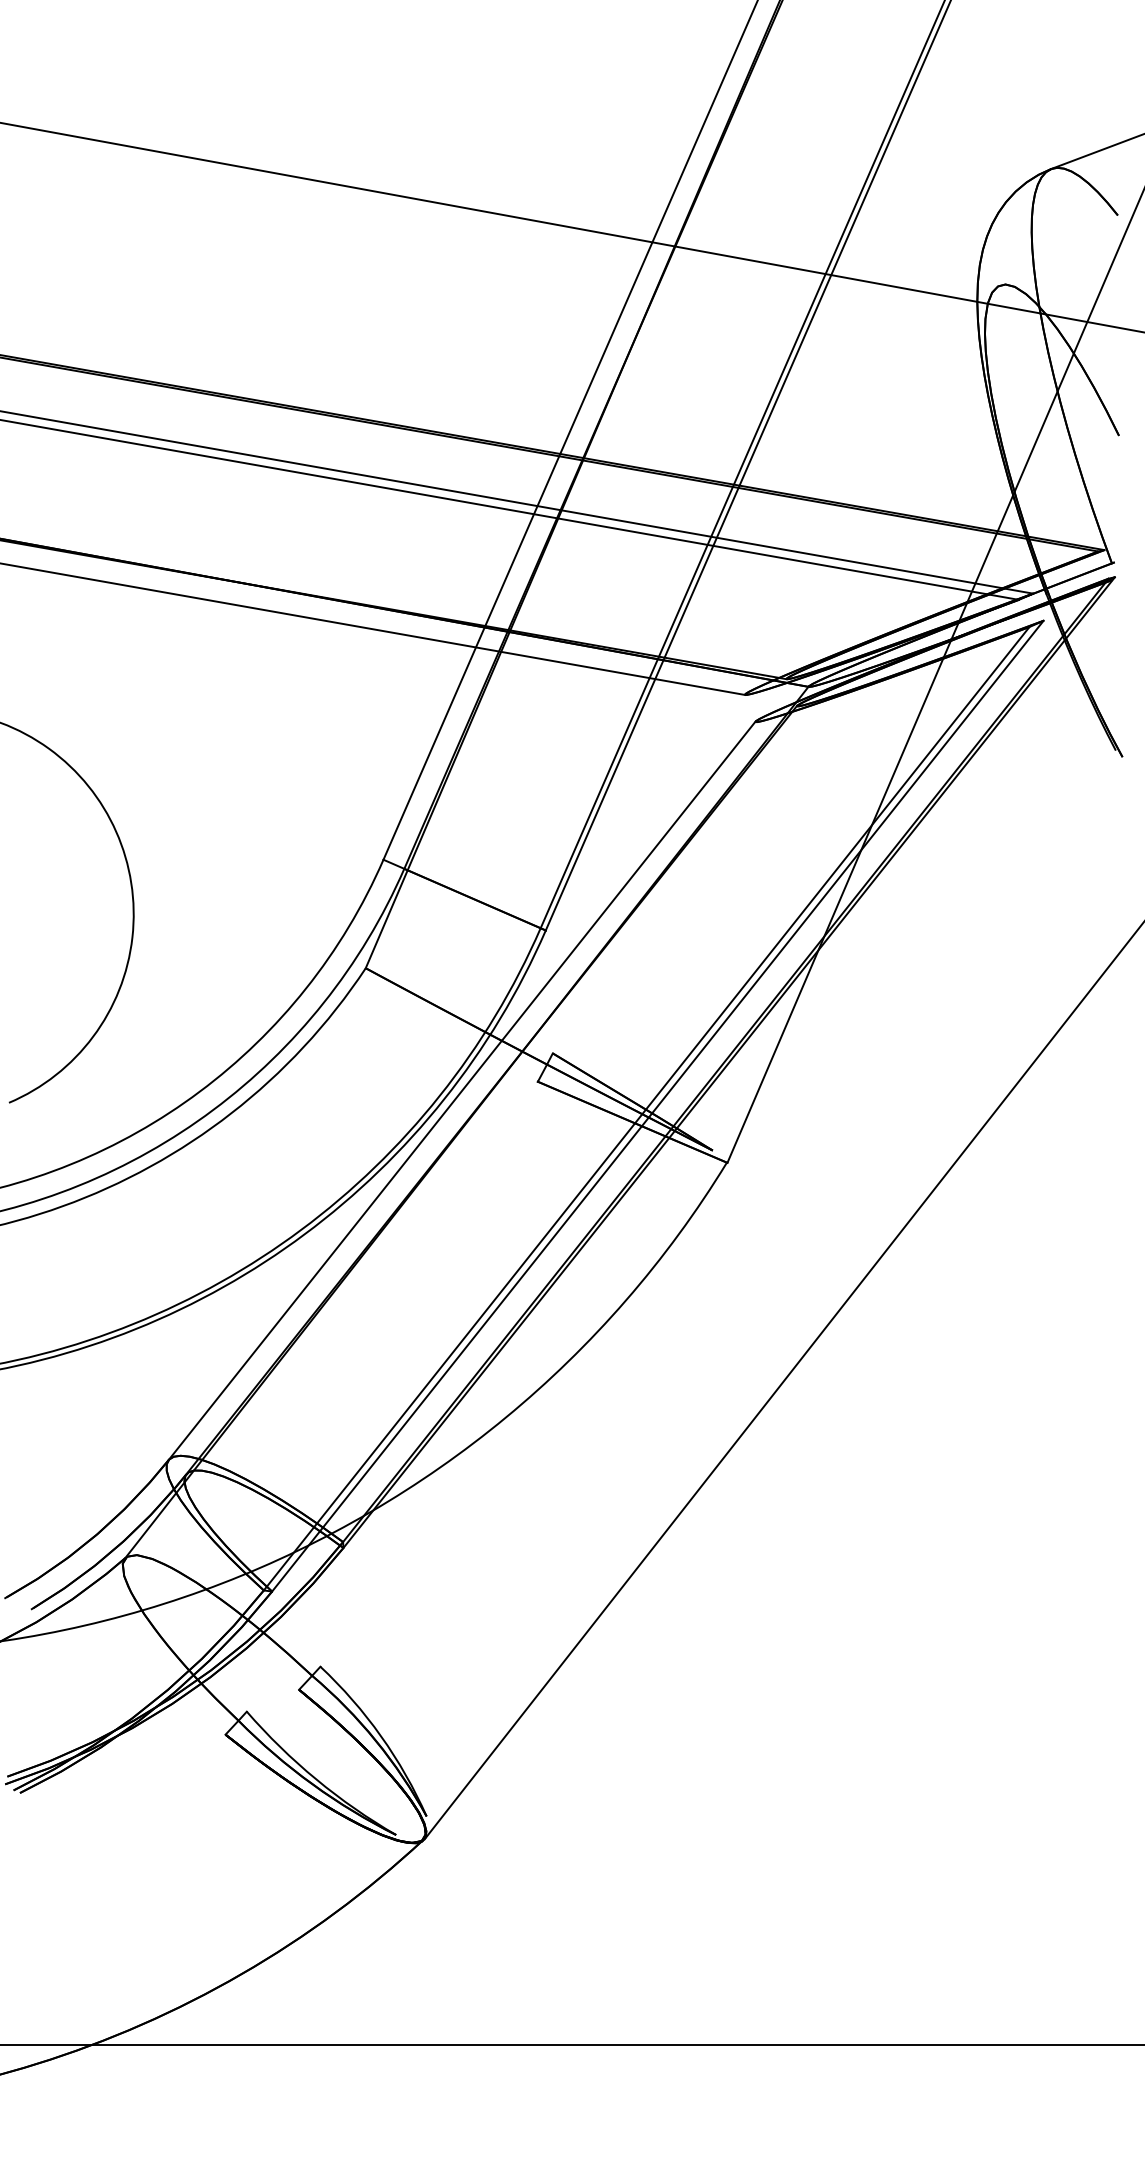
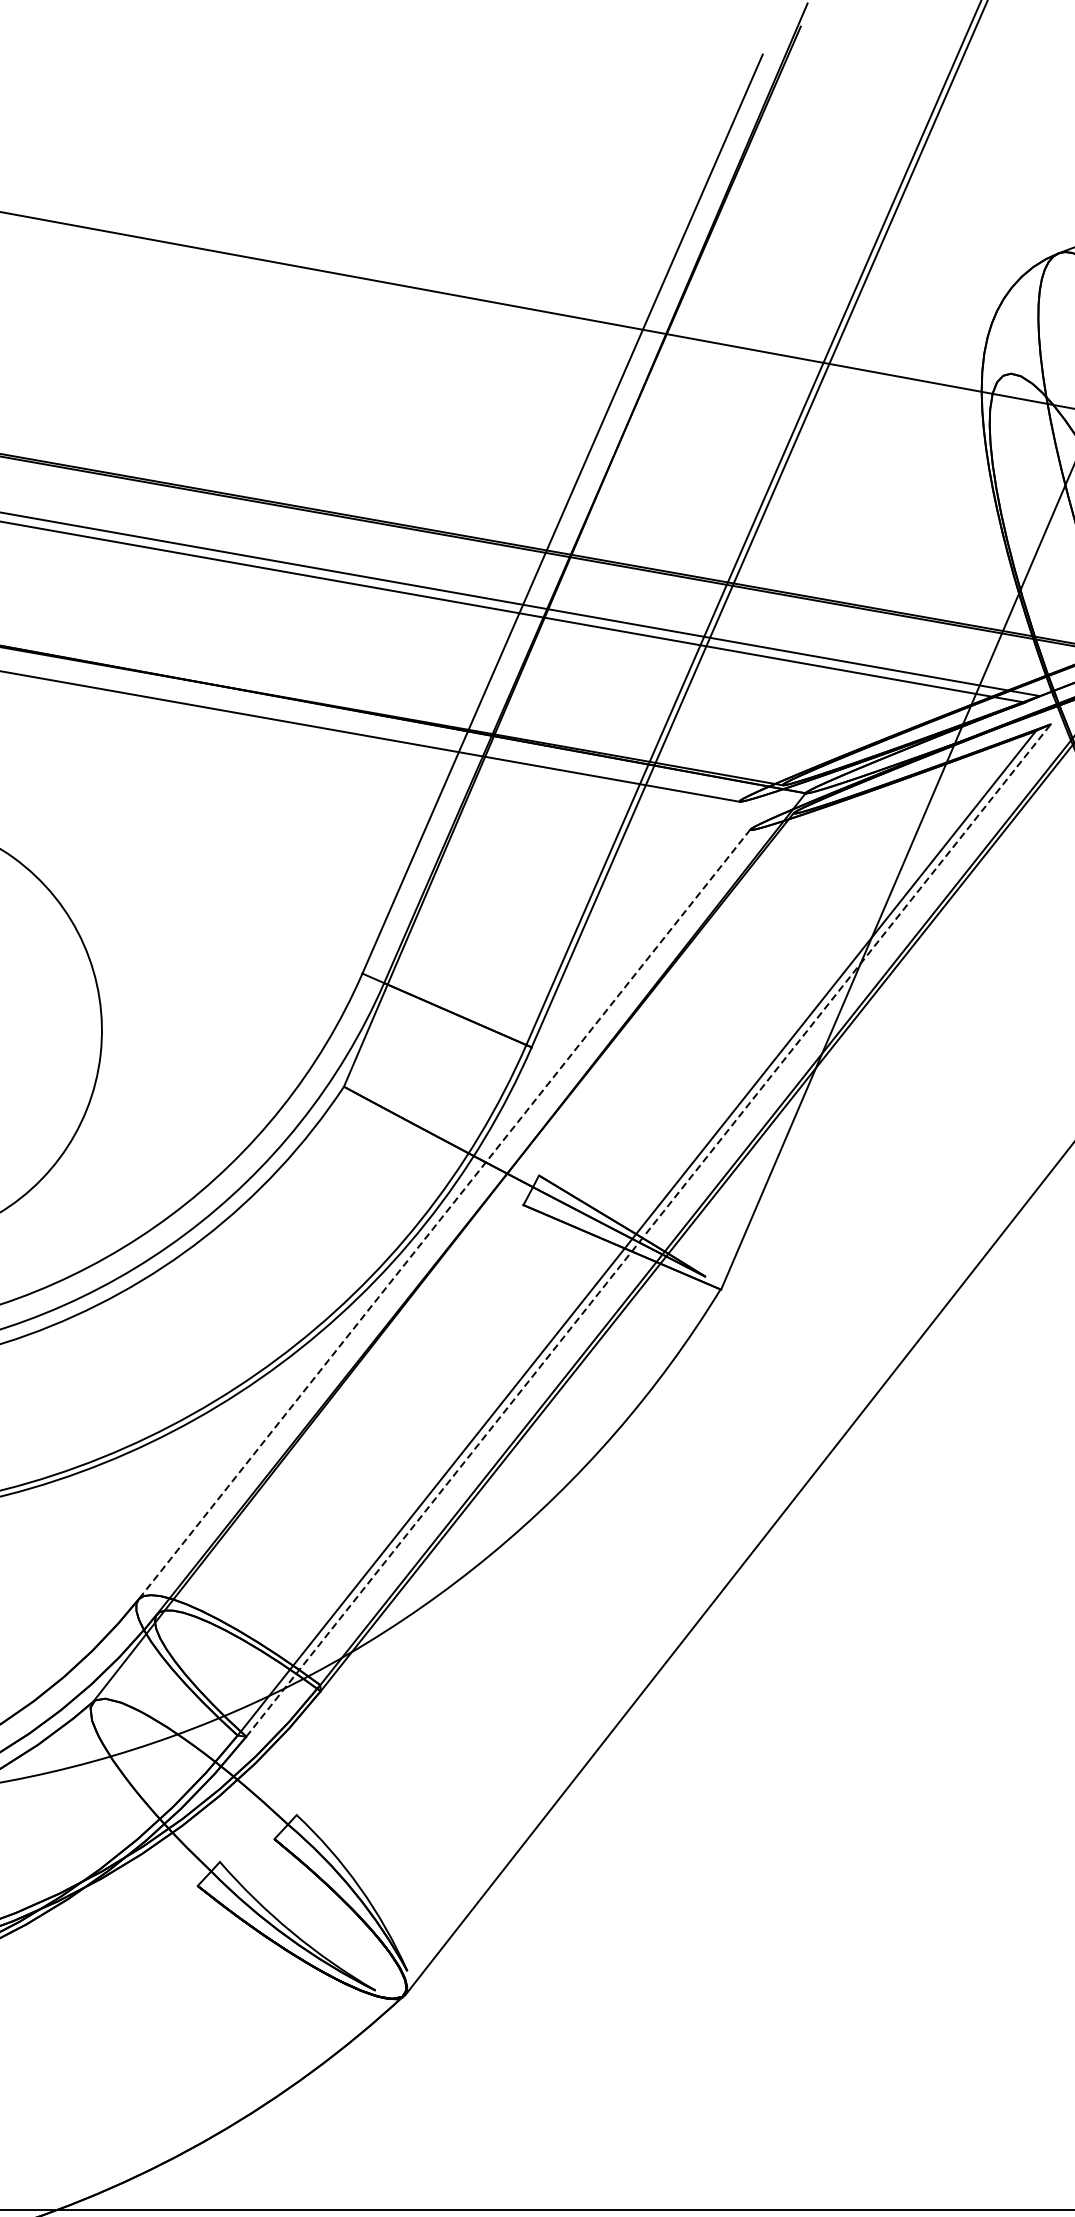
line: (462, 1090) -> (444, 1214), solid -> dashed
line: (657, 1106) -> (648, 1230), solid -> dashed

